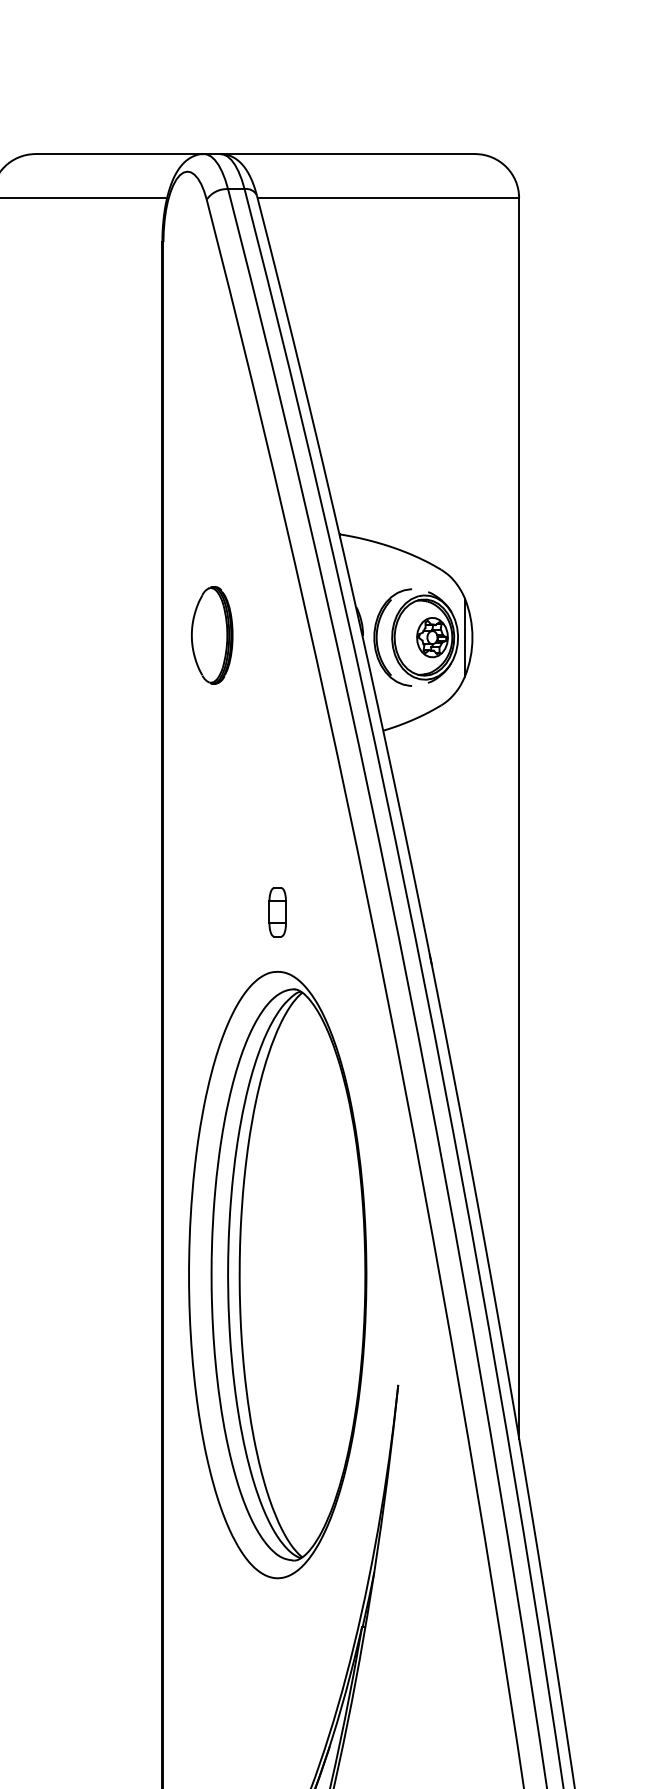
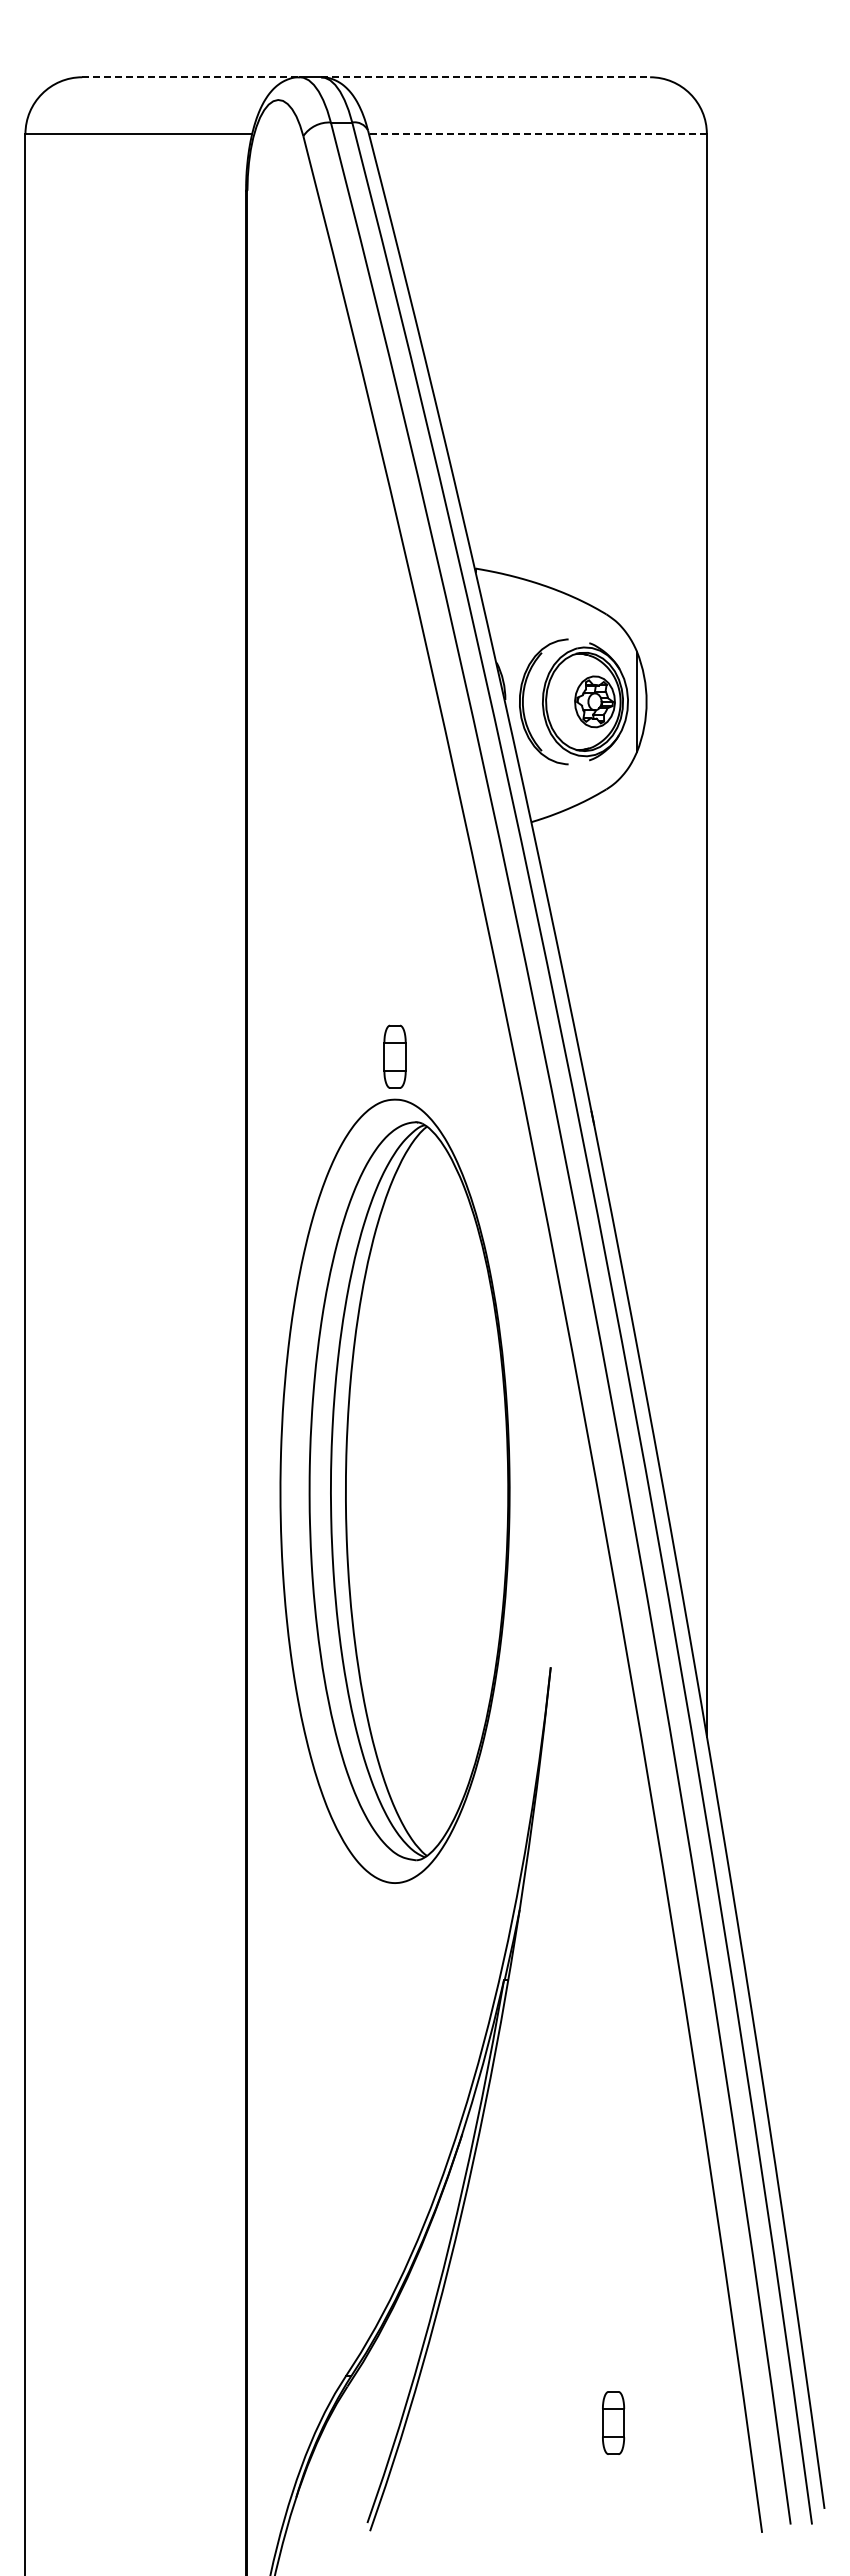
line: (120, 154) -> (191, 77), solid -> dashed
line: (348, 154) -> (486, 77), solid -> dashed
line: (387, 198) -> (537, 134), solid -> dashed
part: (212, 634) -> (310, 698), removed
part: (277, 1274) -> (394, 1490), moved

